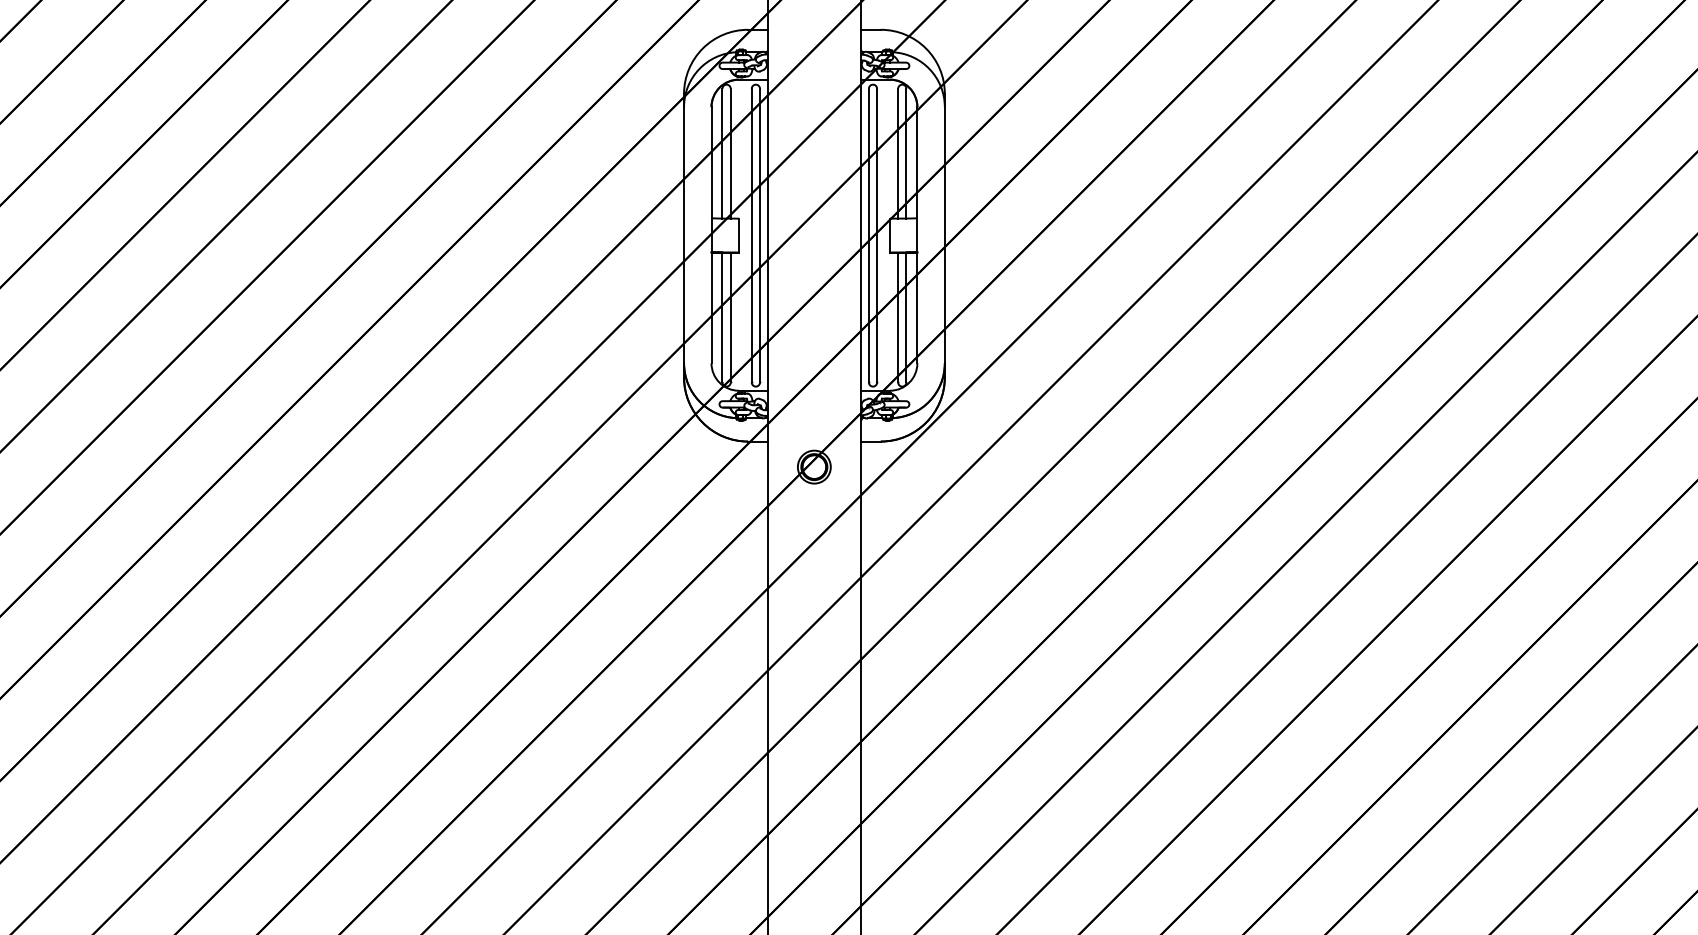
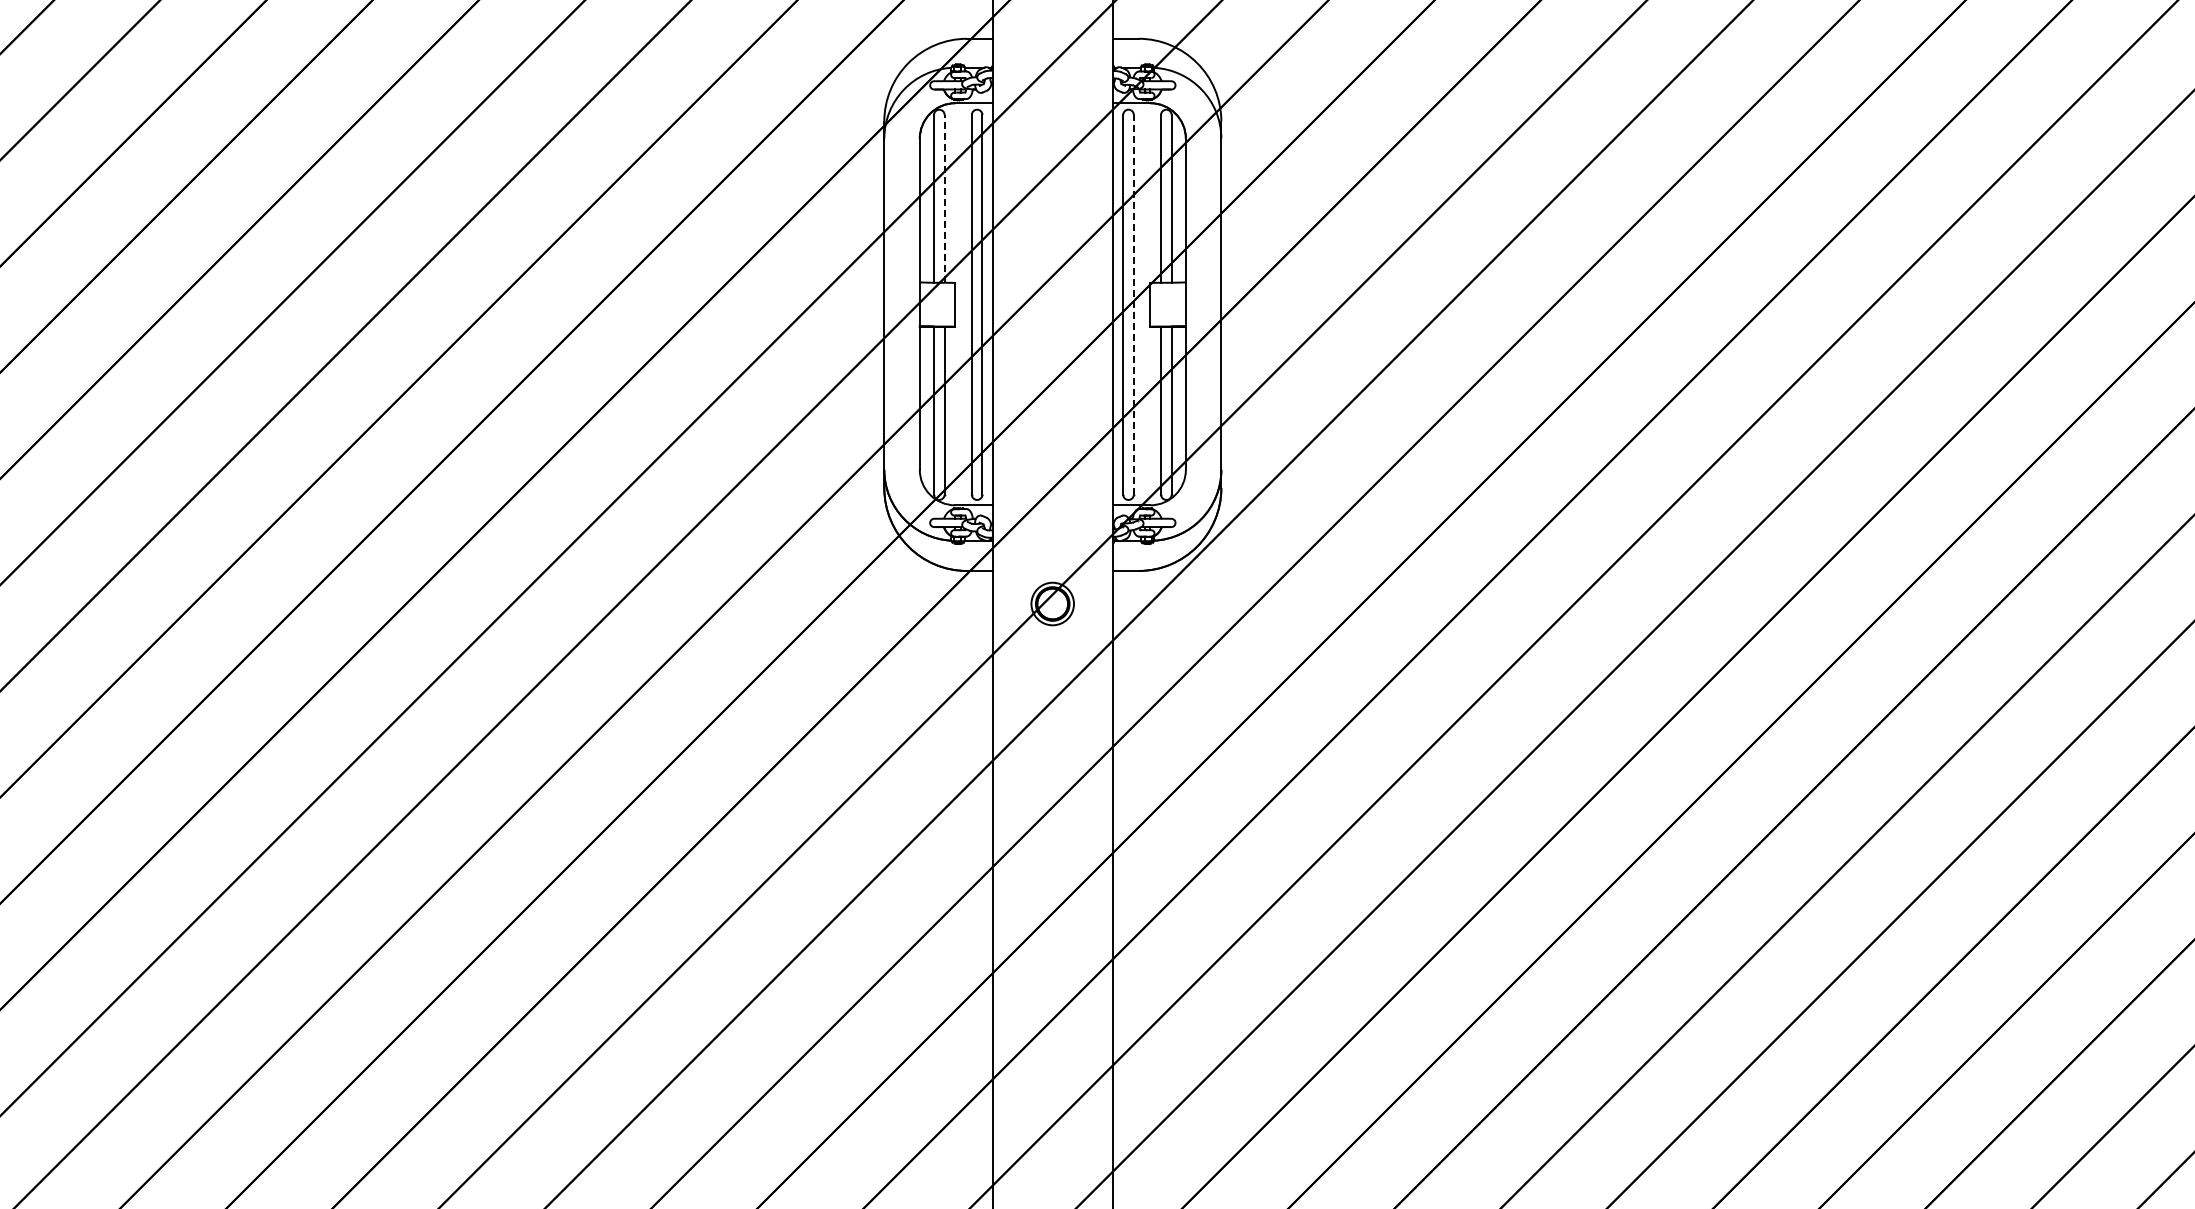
line: (730, 153) -> (944, 198), solid -> dashed
line: (876, 235) -> (1133, 304), solid -> dashed

